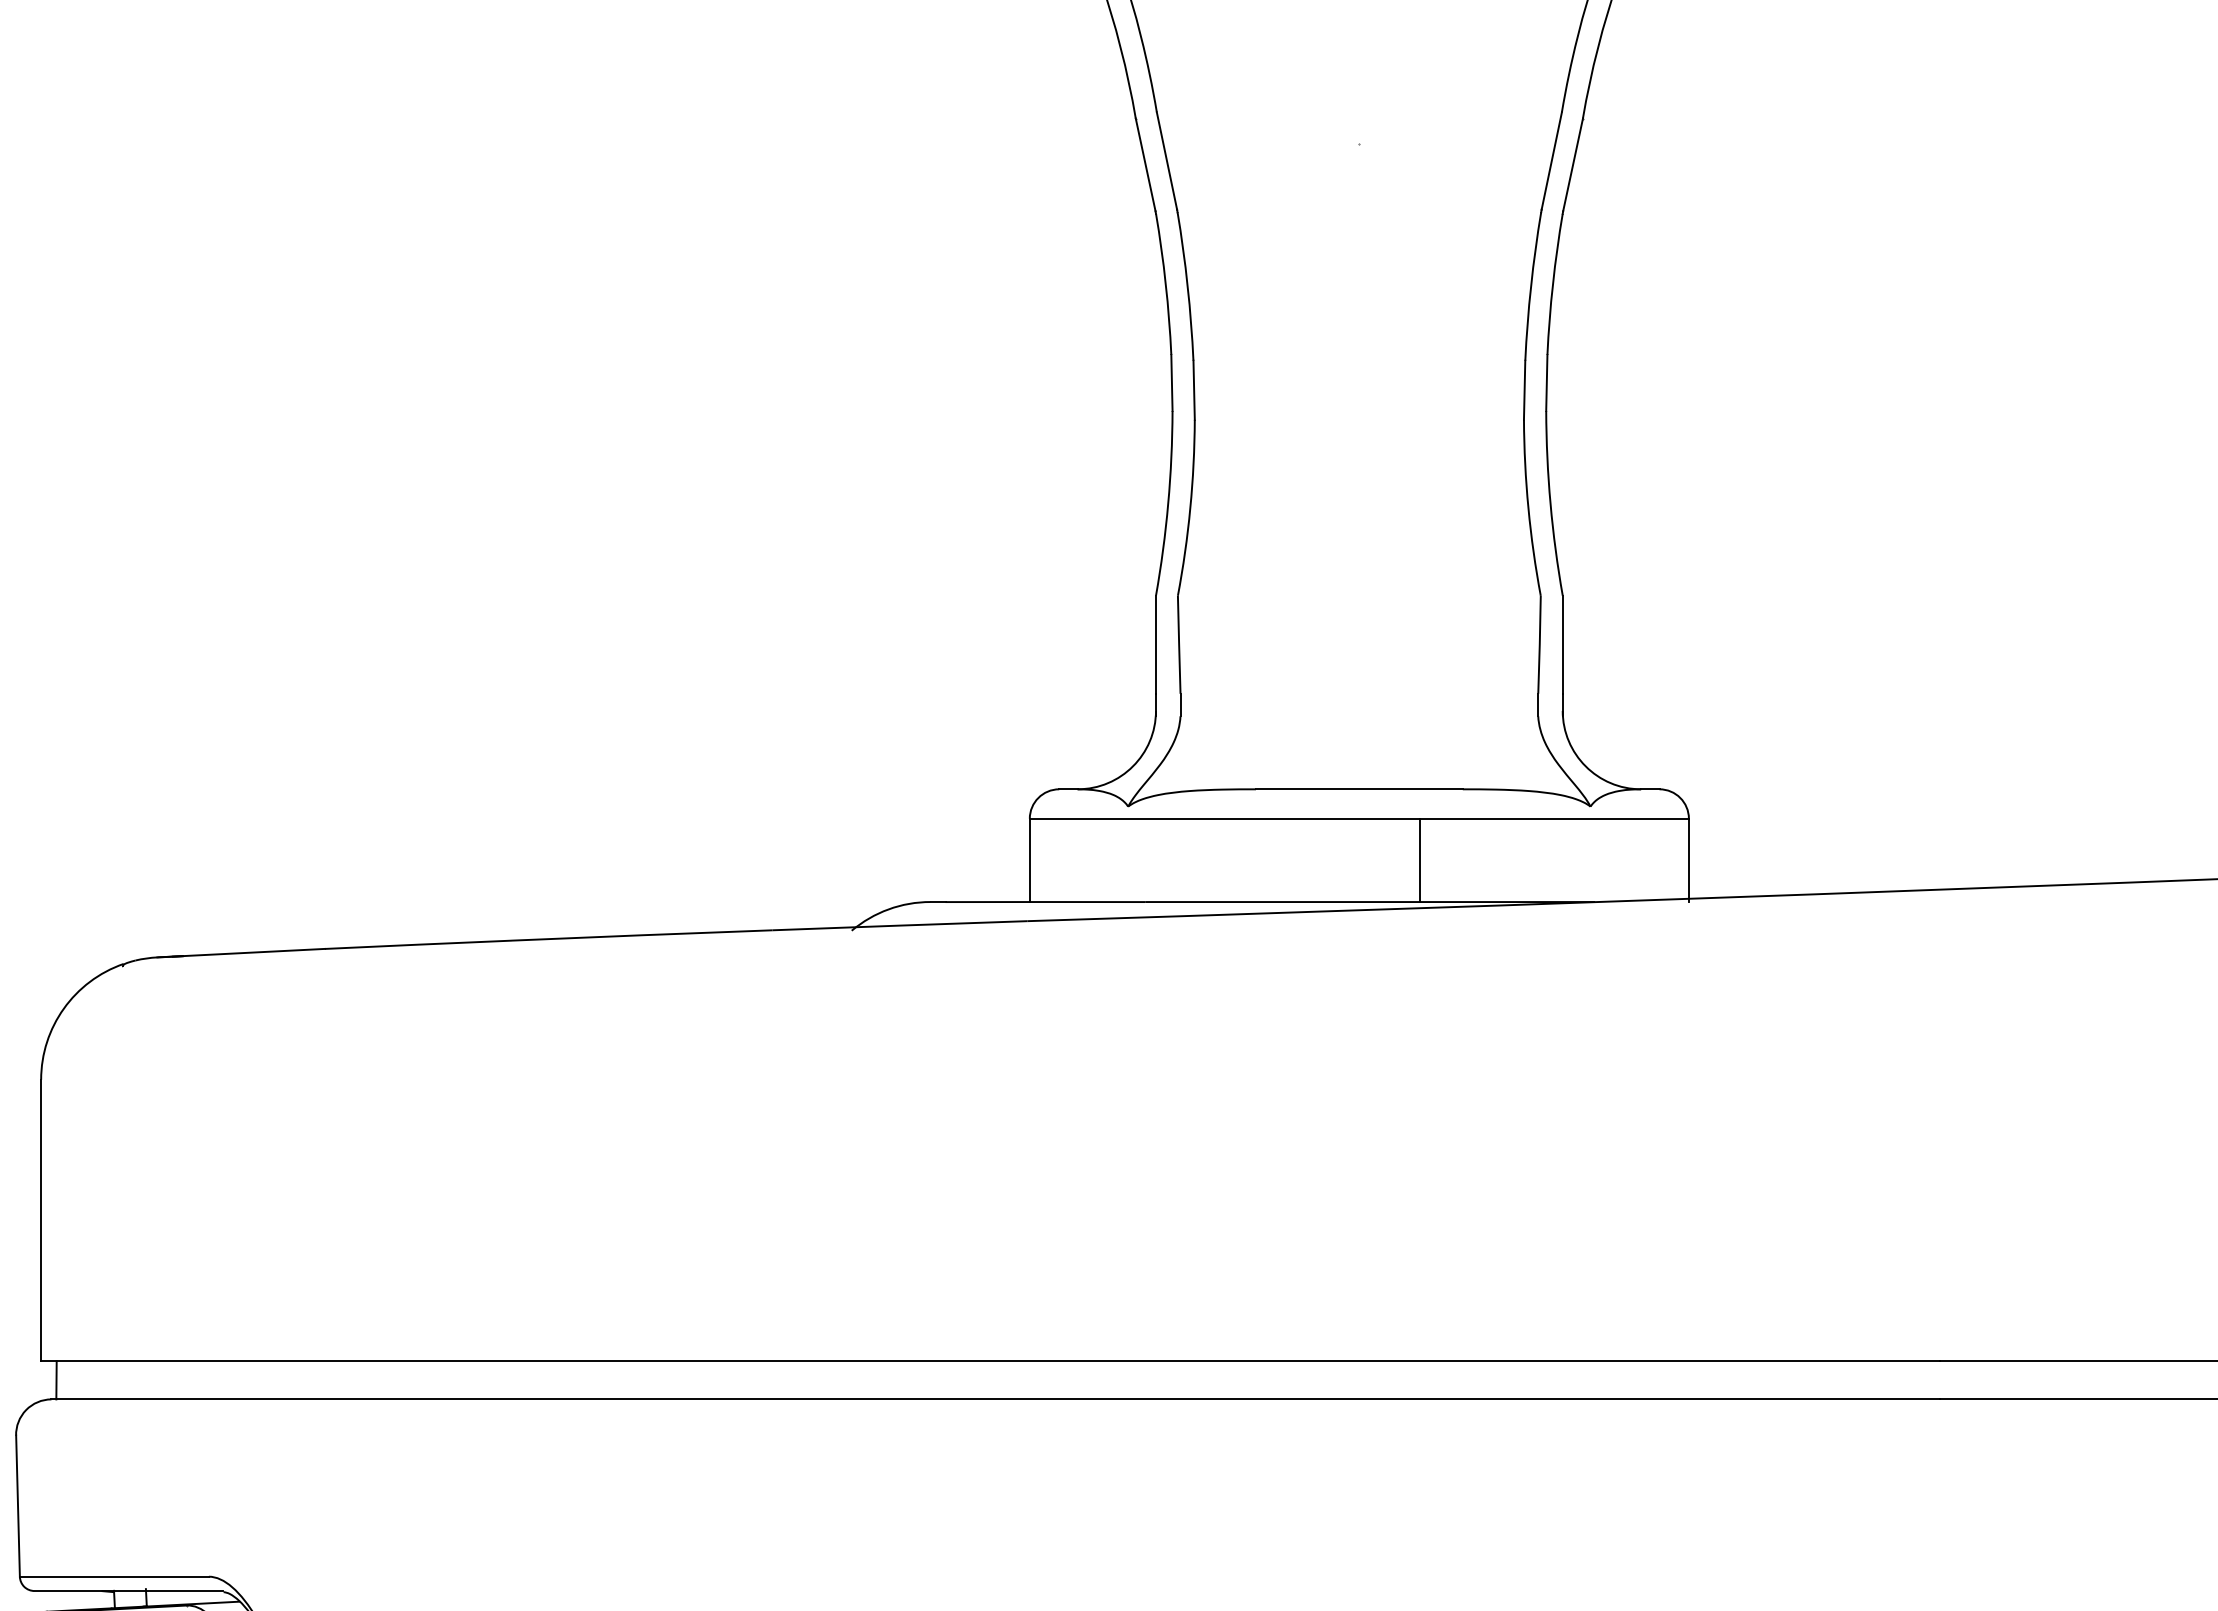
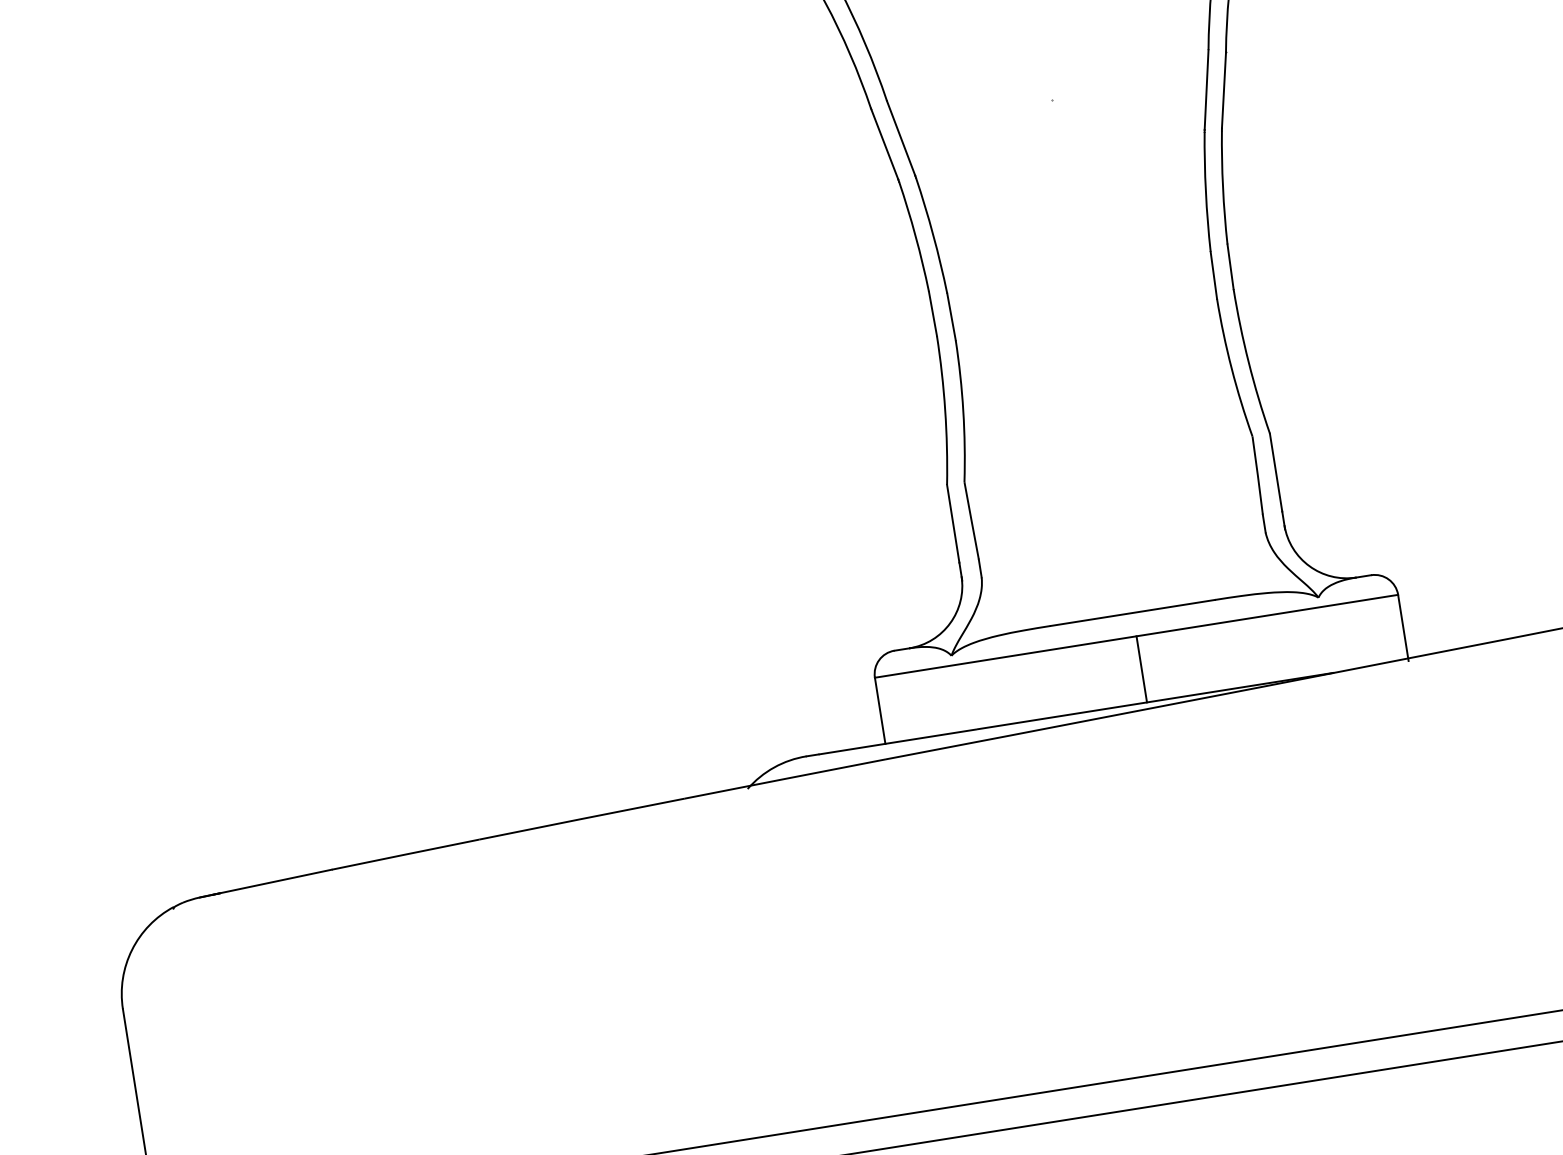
line: (1420, 860) -> (1141, 669), moved

